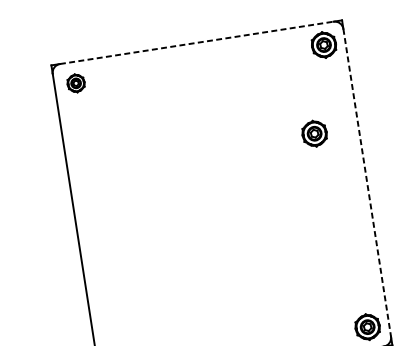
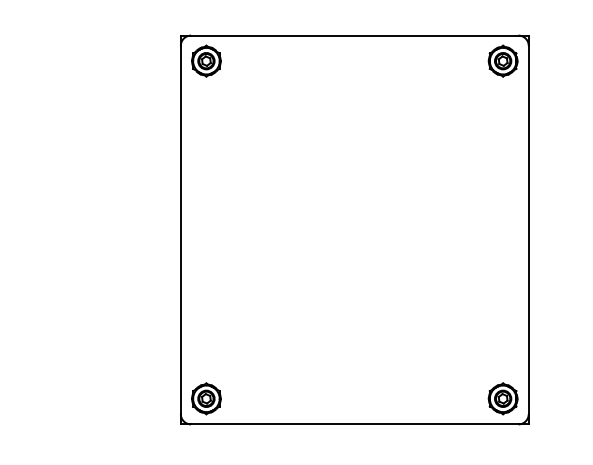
line: (196, 42) -> (354, 35), dashed -> solid
part: (76, 82) -> (206, 60), size x1.43
part: (314, 133) -> (475, 162), removed
line: (367, 183) -> (528, 230), dashed -> solid

